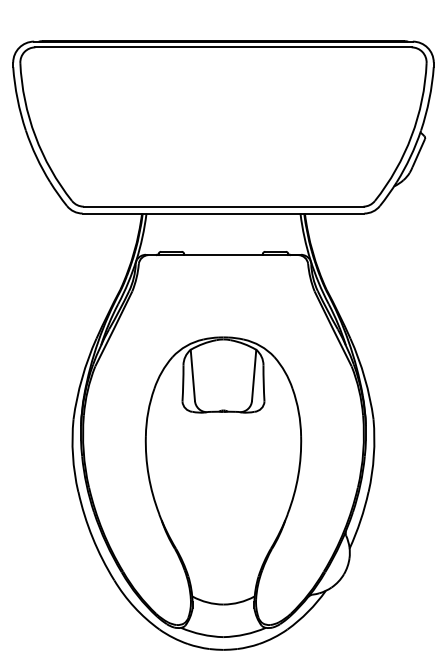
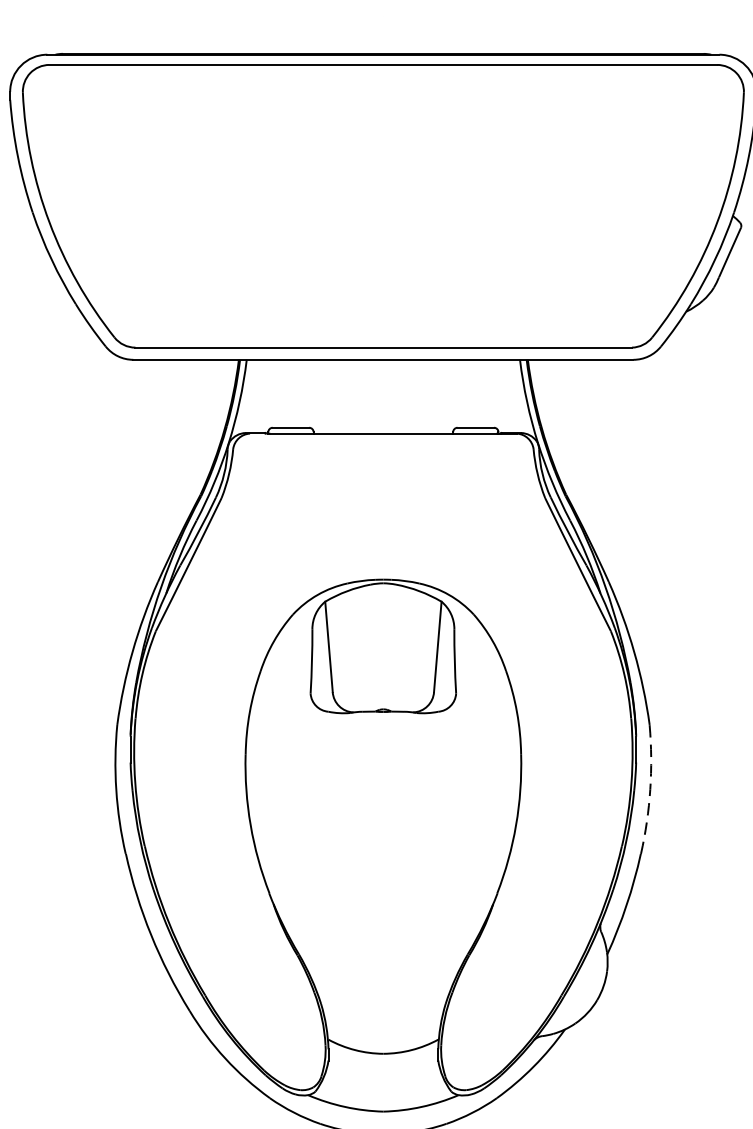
arc: (373, 455) -> (649, 789), solid -> dashed

